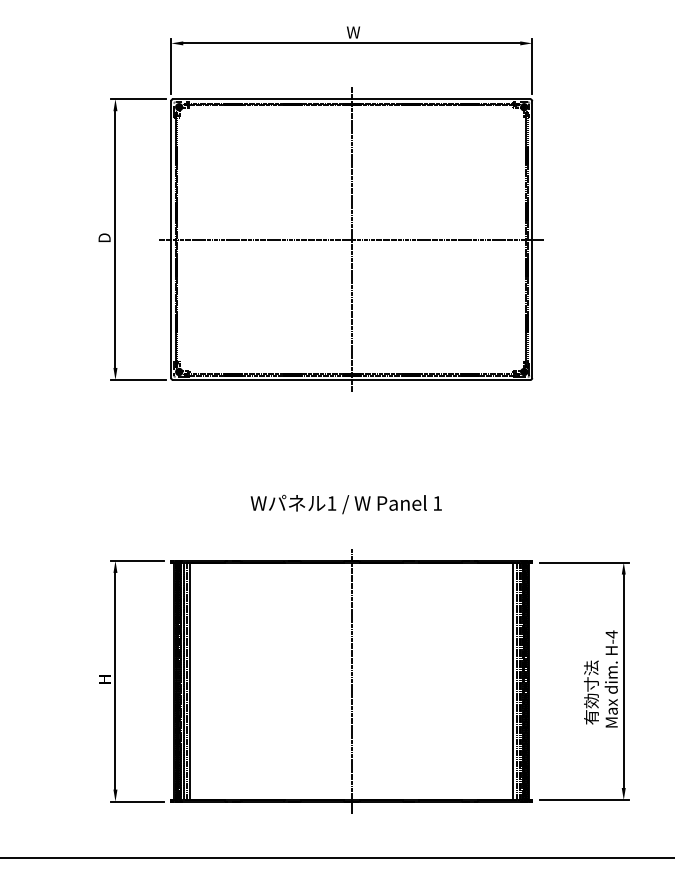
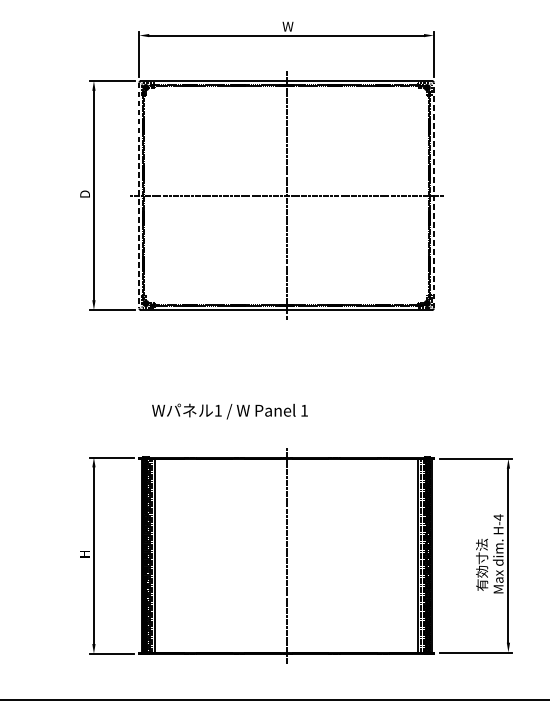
line: (532, 239) -> (434, 195), solid -> dashed
line: (171, 240) -> (139, 196), solid -> dashed
text: (345, 504) -> (229, 411), moved

